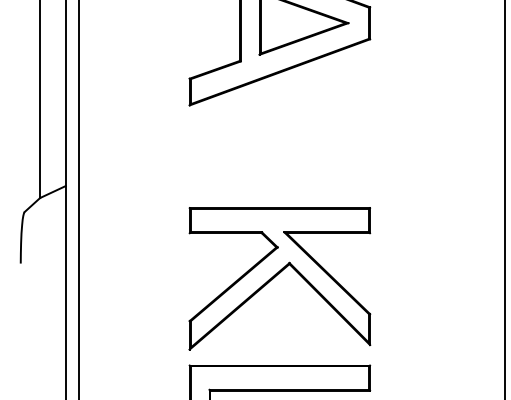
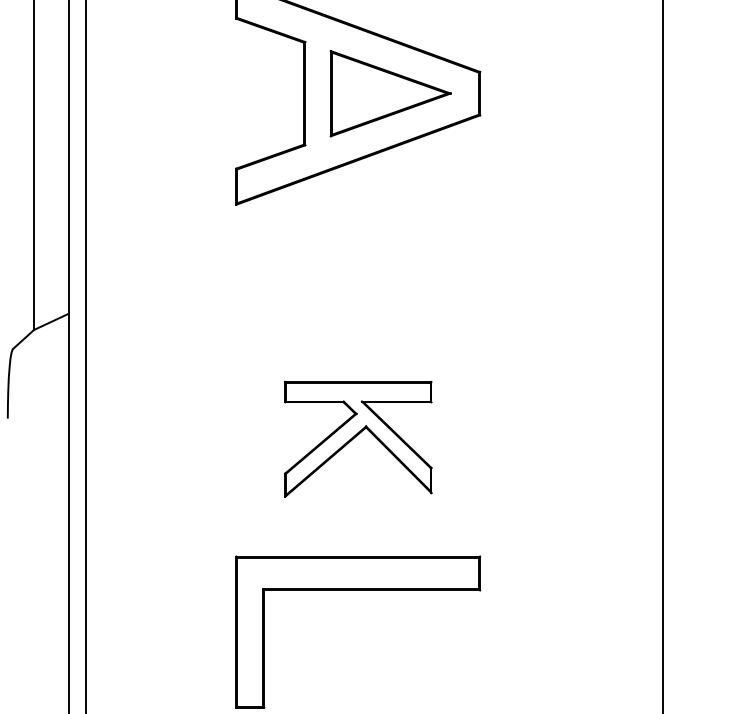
part: (280, 279) -> (358, 439), size x0.6

